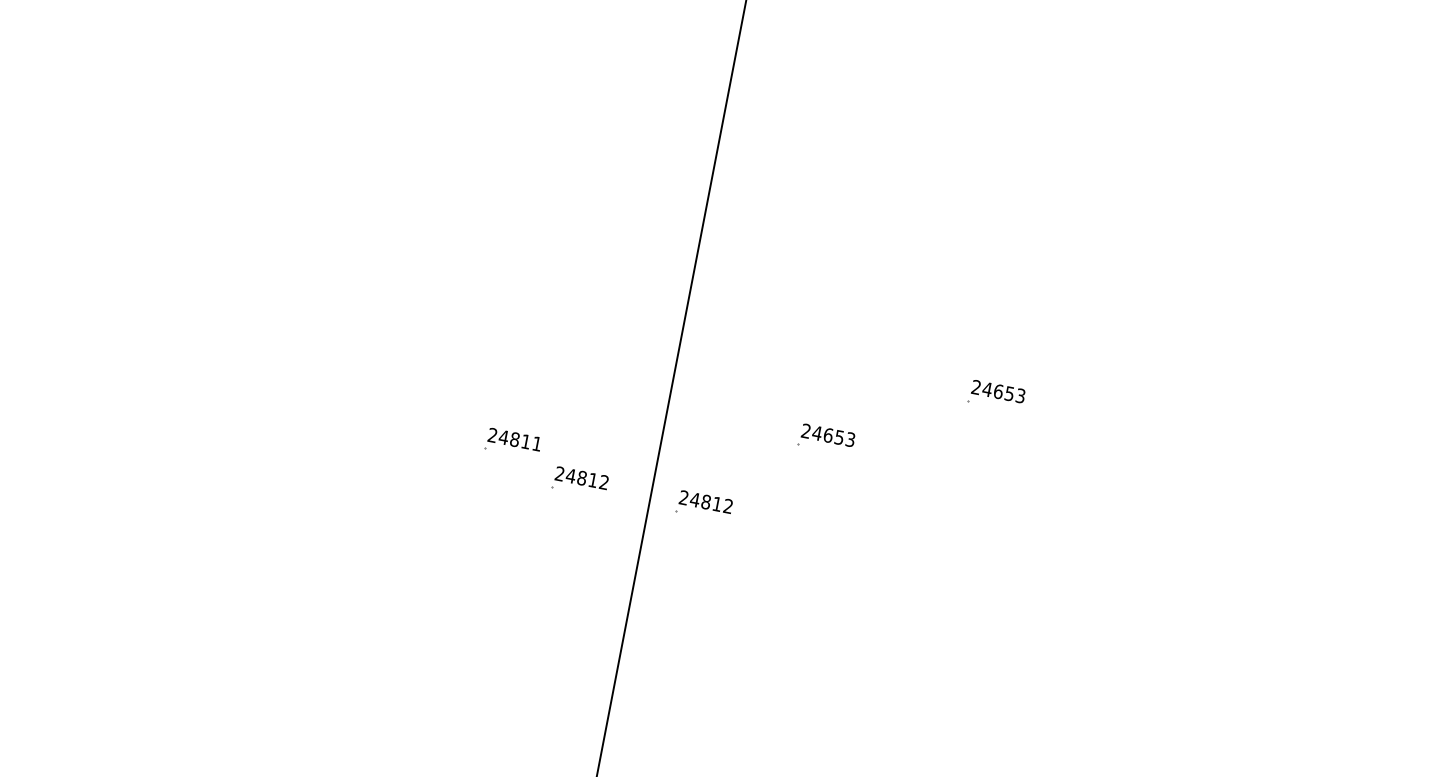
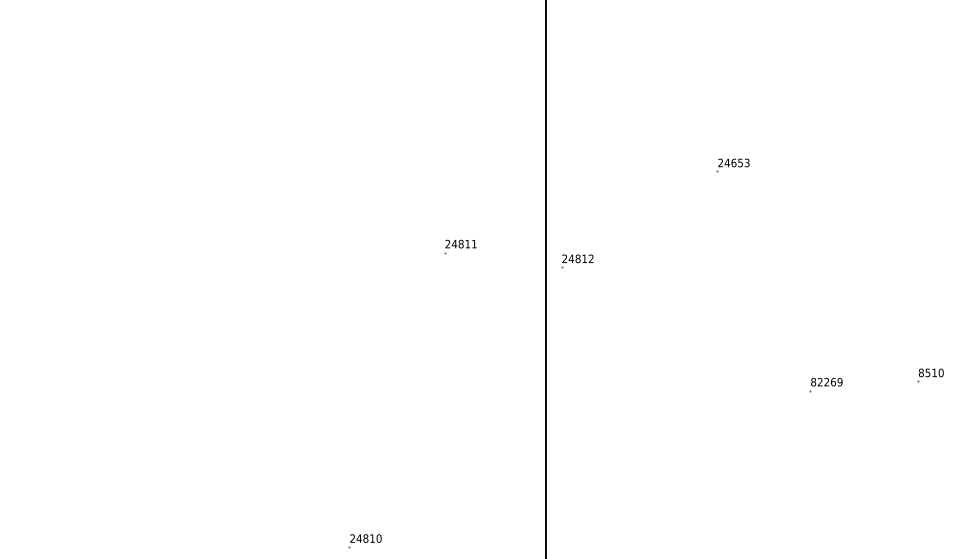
part: (825, 439) -> (639, 209), removed
part: (580, 482) -> (503, 261), removed

